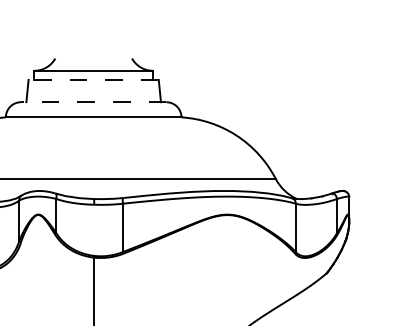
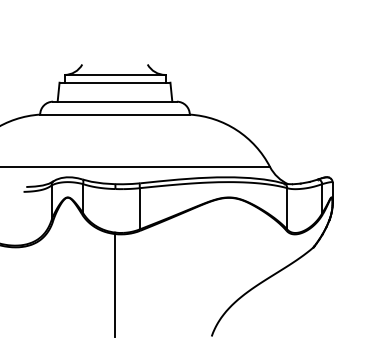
line: (93, 79) -> (114, 82), dashed -> solid
line: (94, 101) -> (115, 101), dashed -> solid

